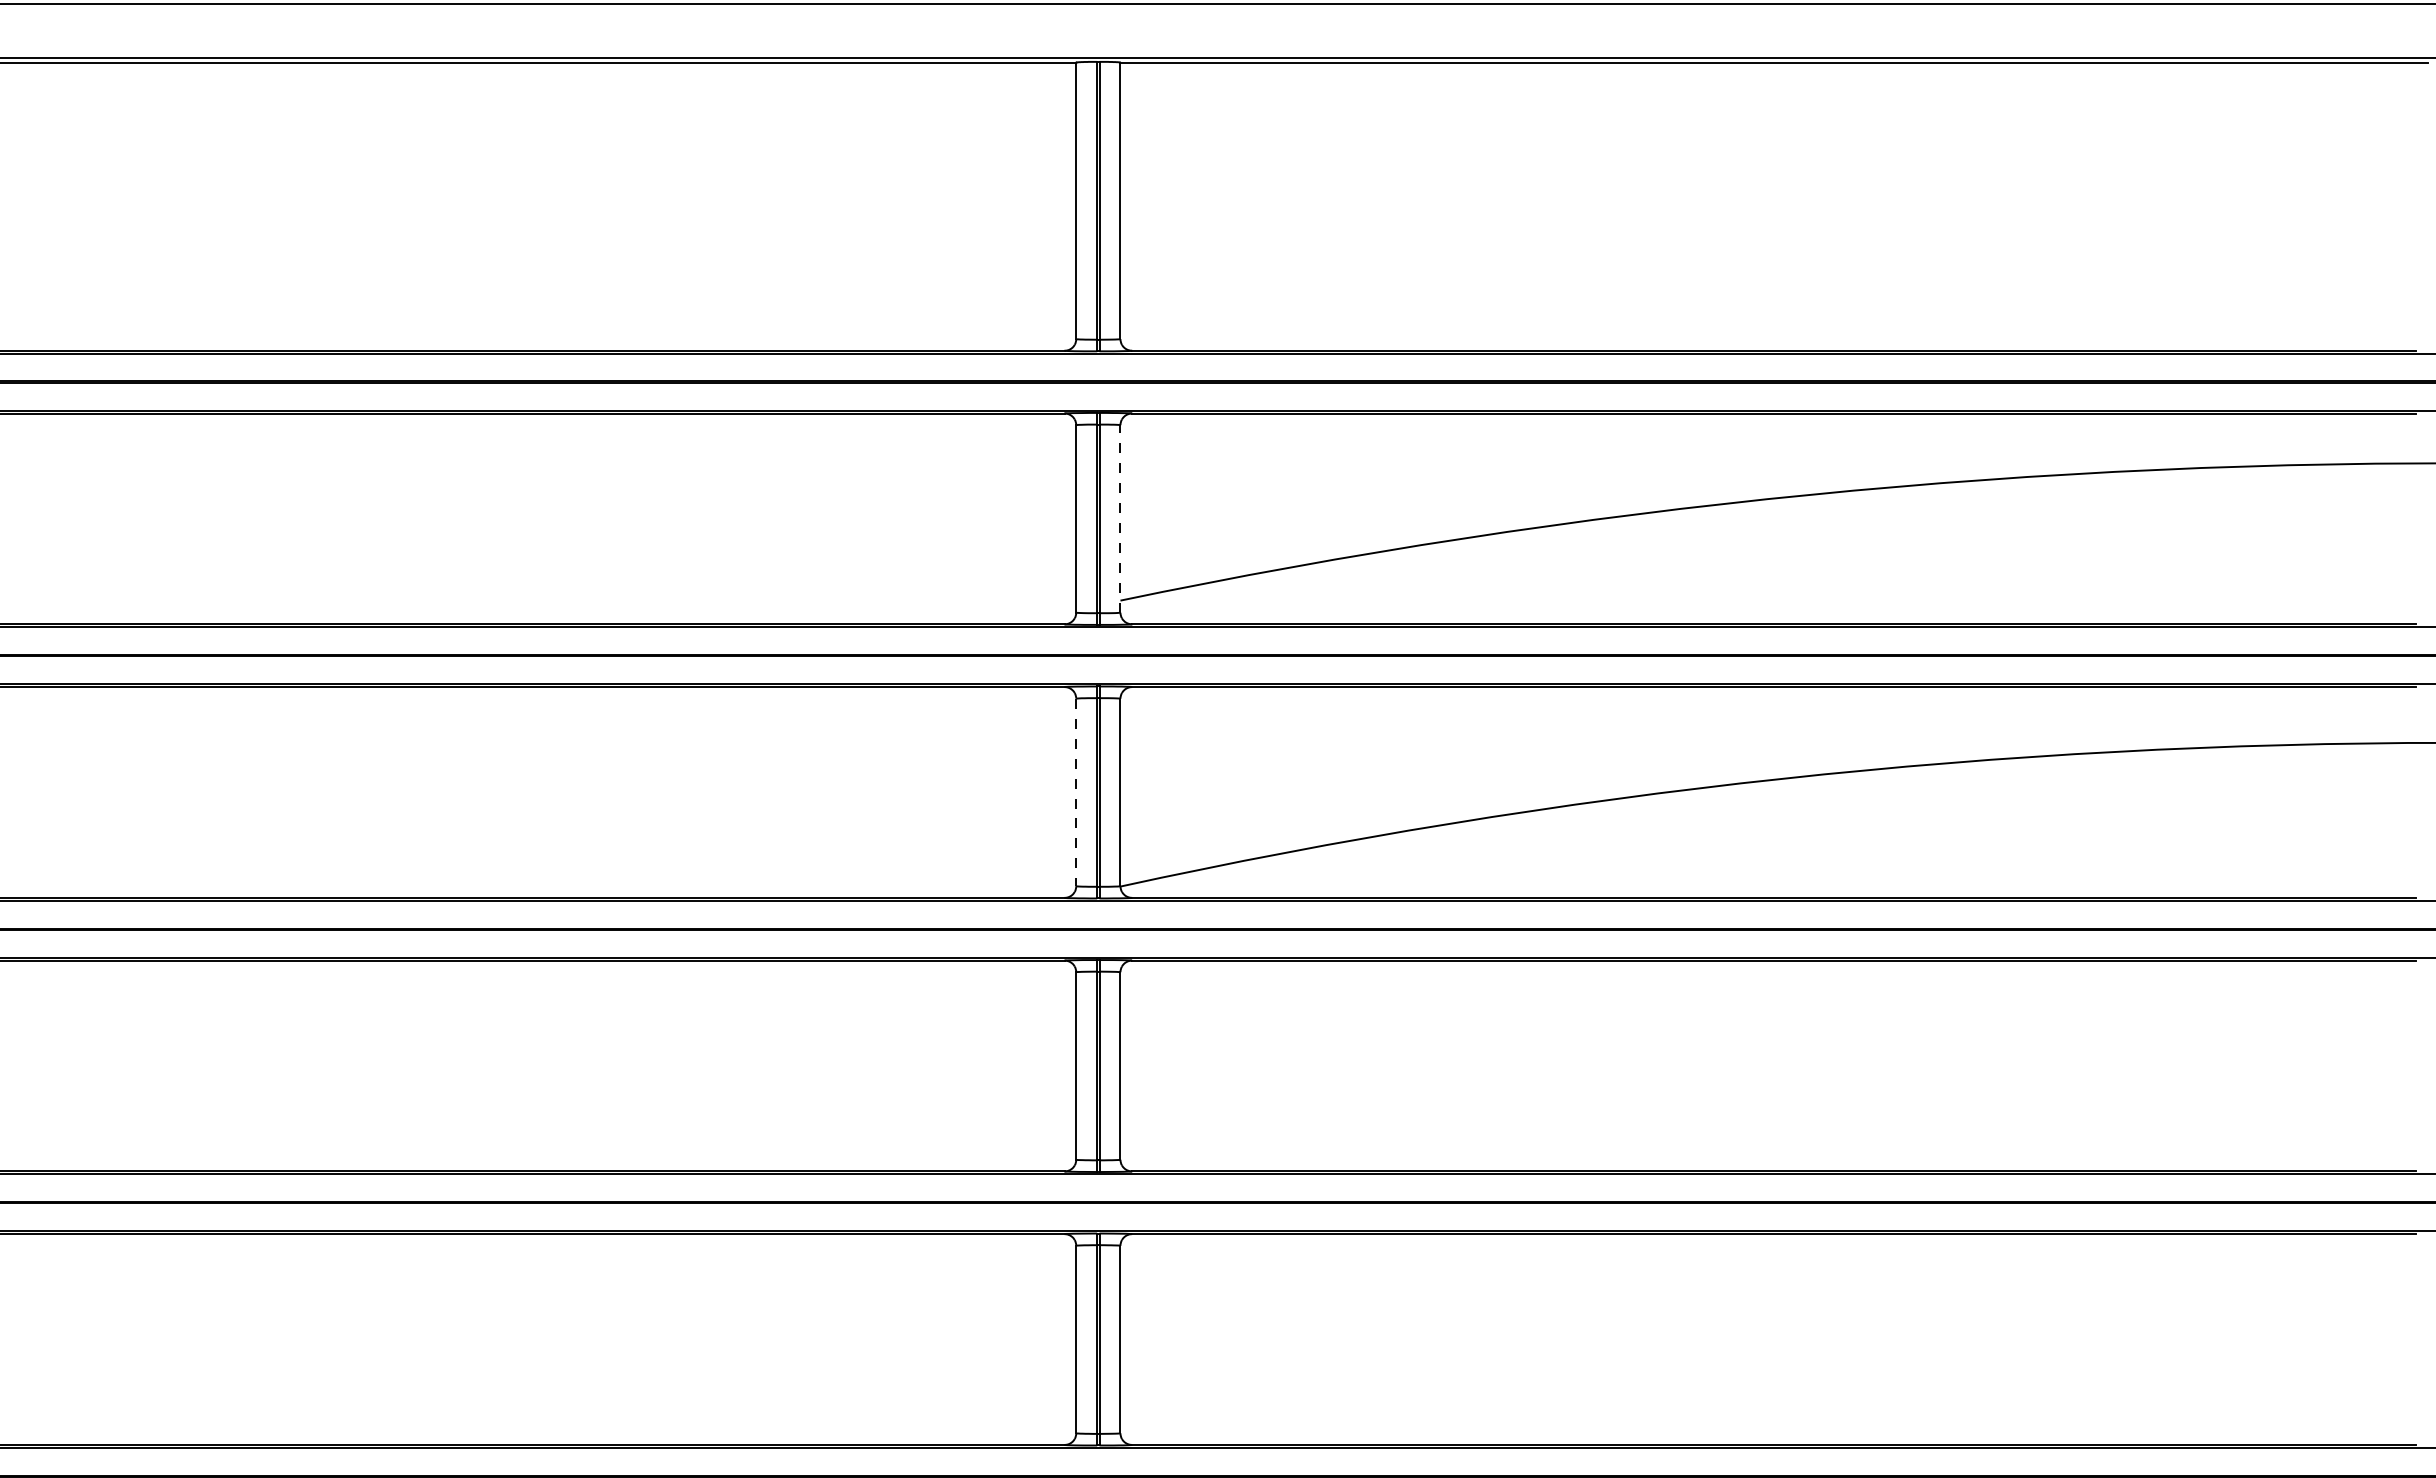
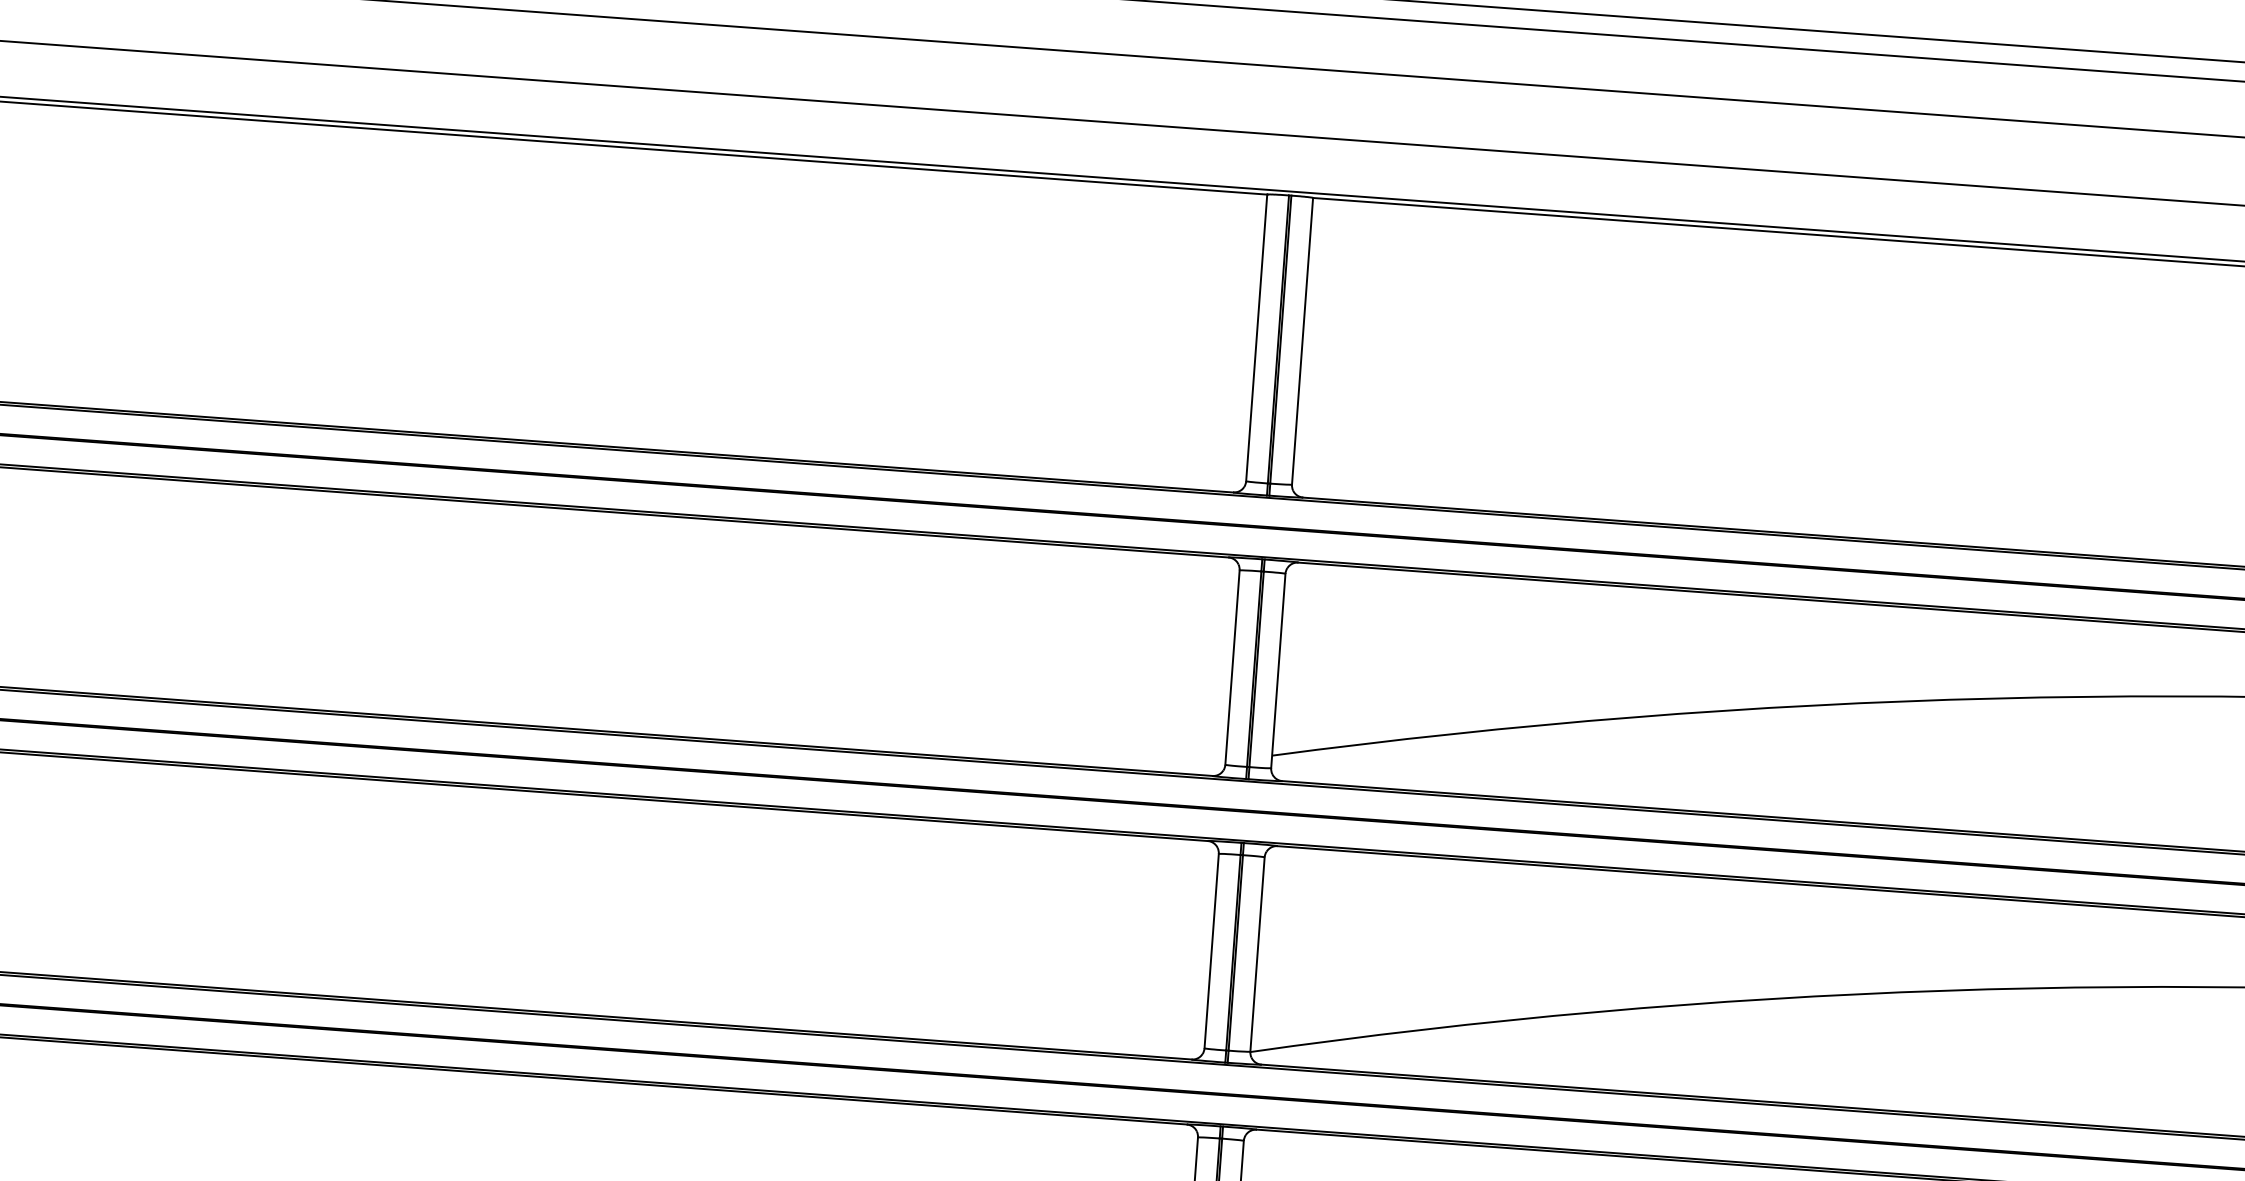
line: (1120, 518) -> (1278, 670), dashed -> solid
line: (1076, 792) -> (1211, 951), dashed -> solid

